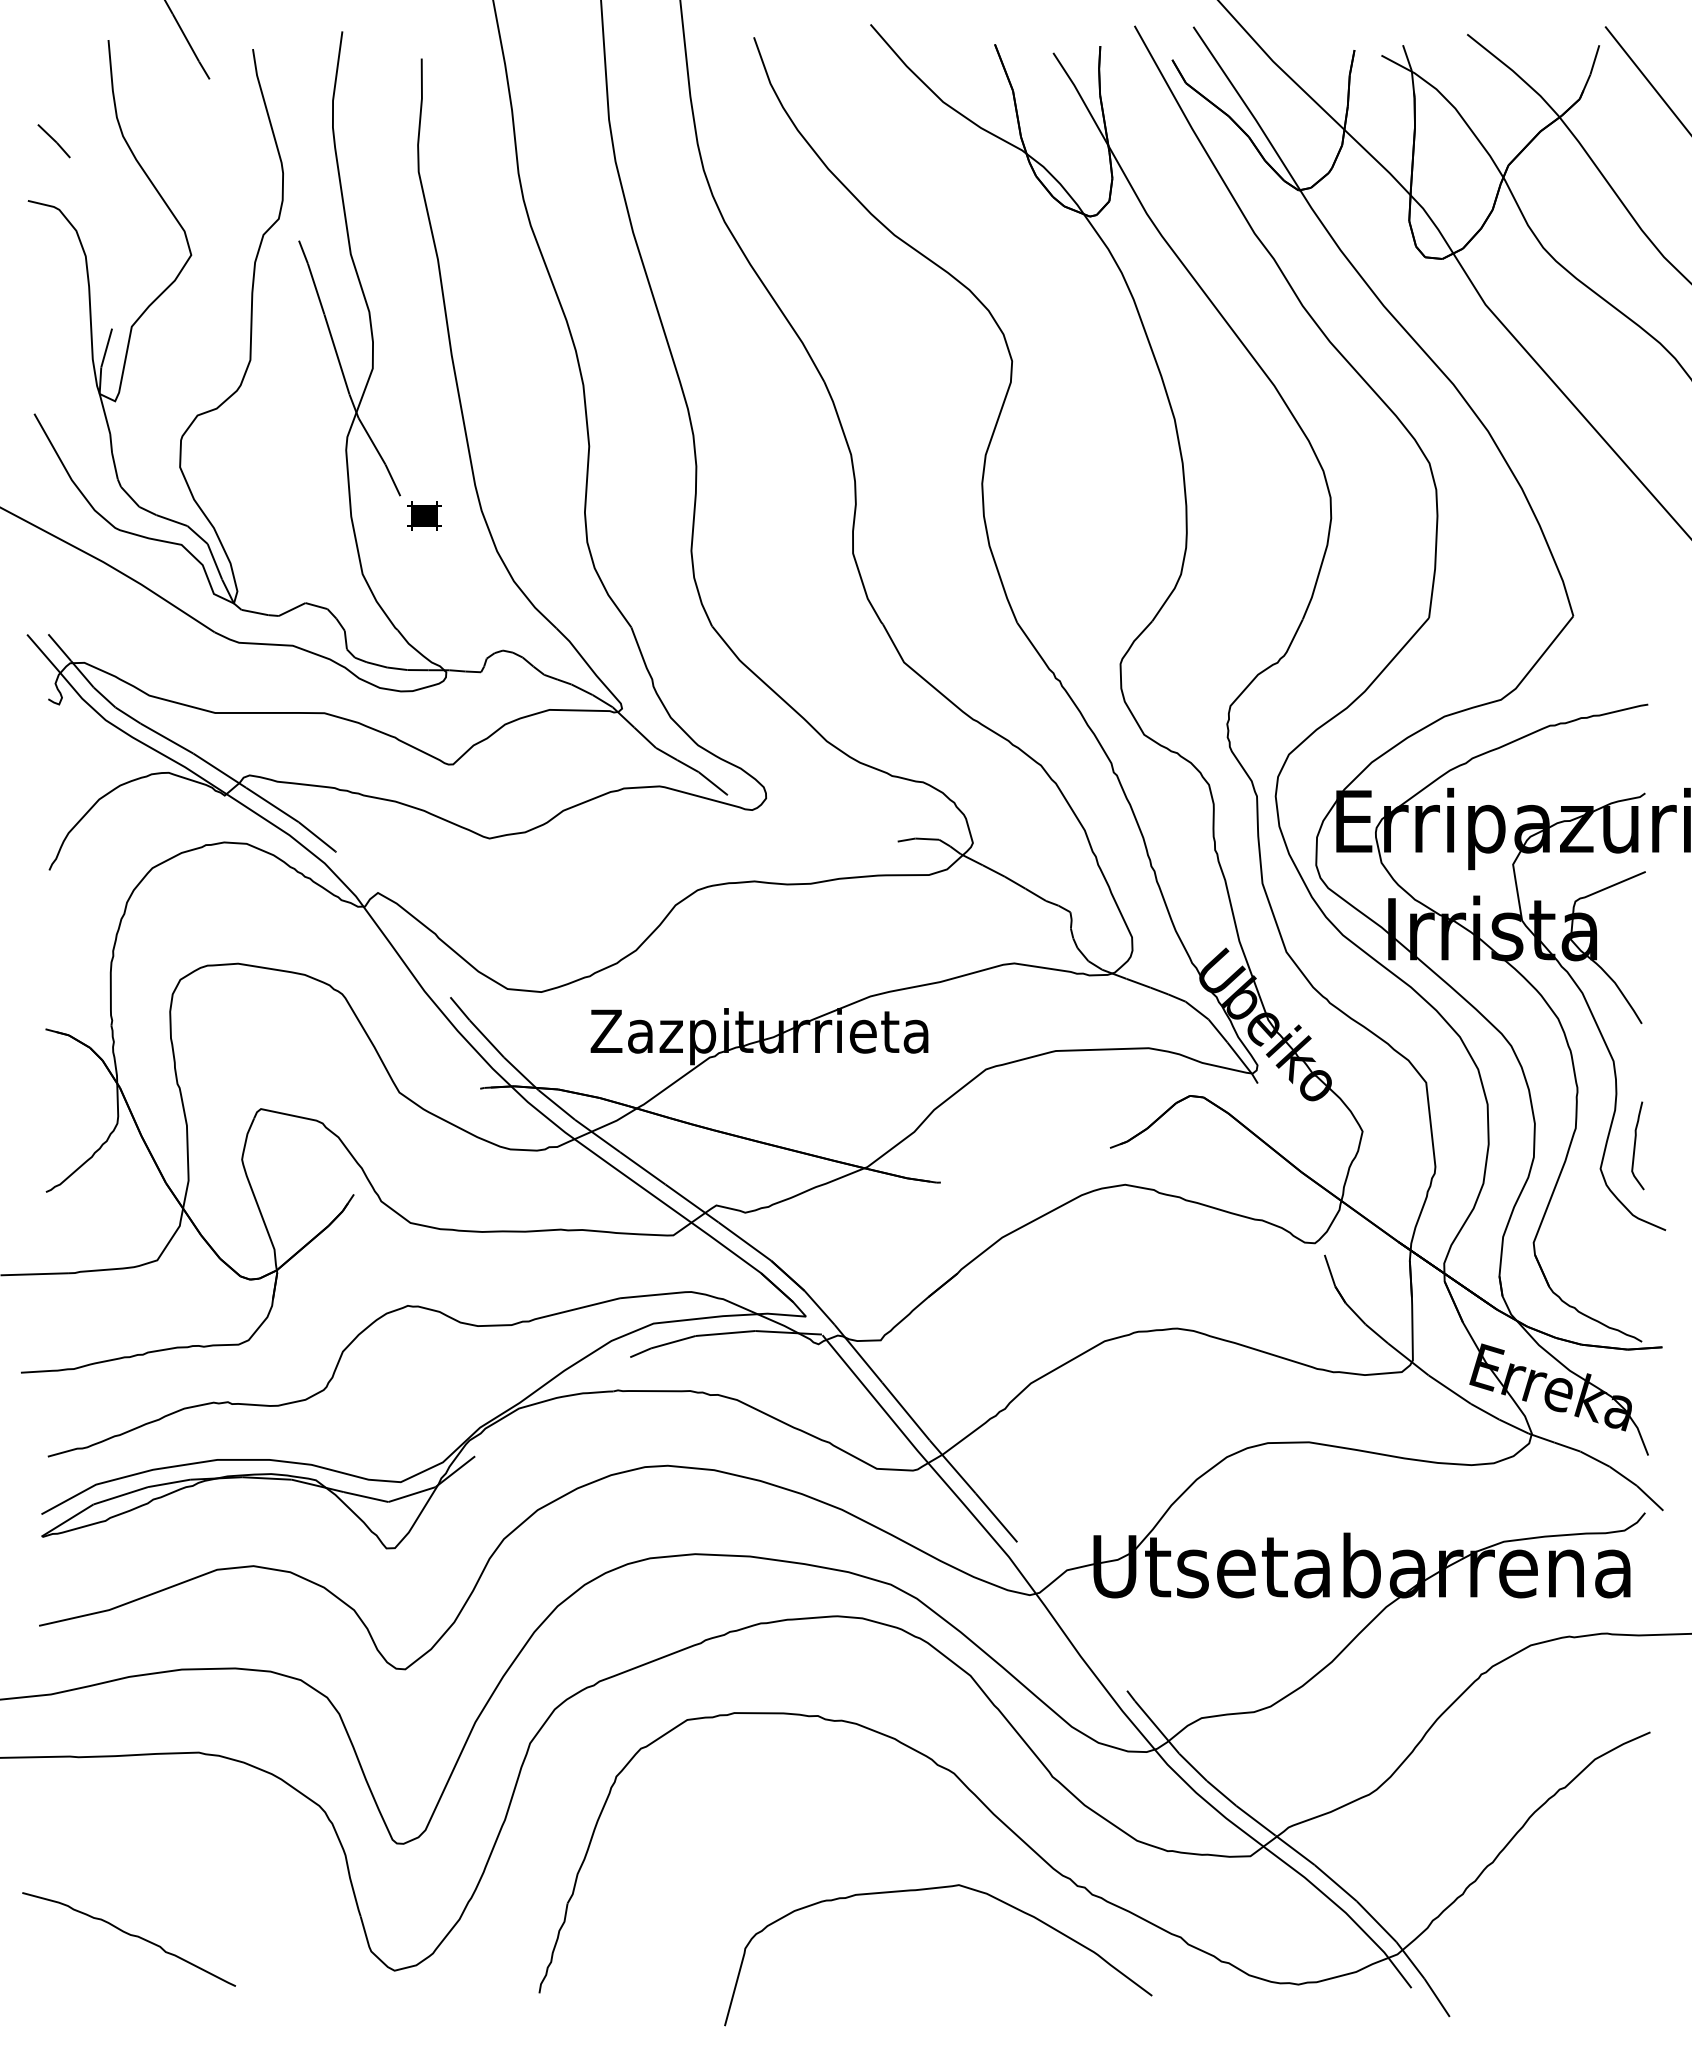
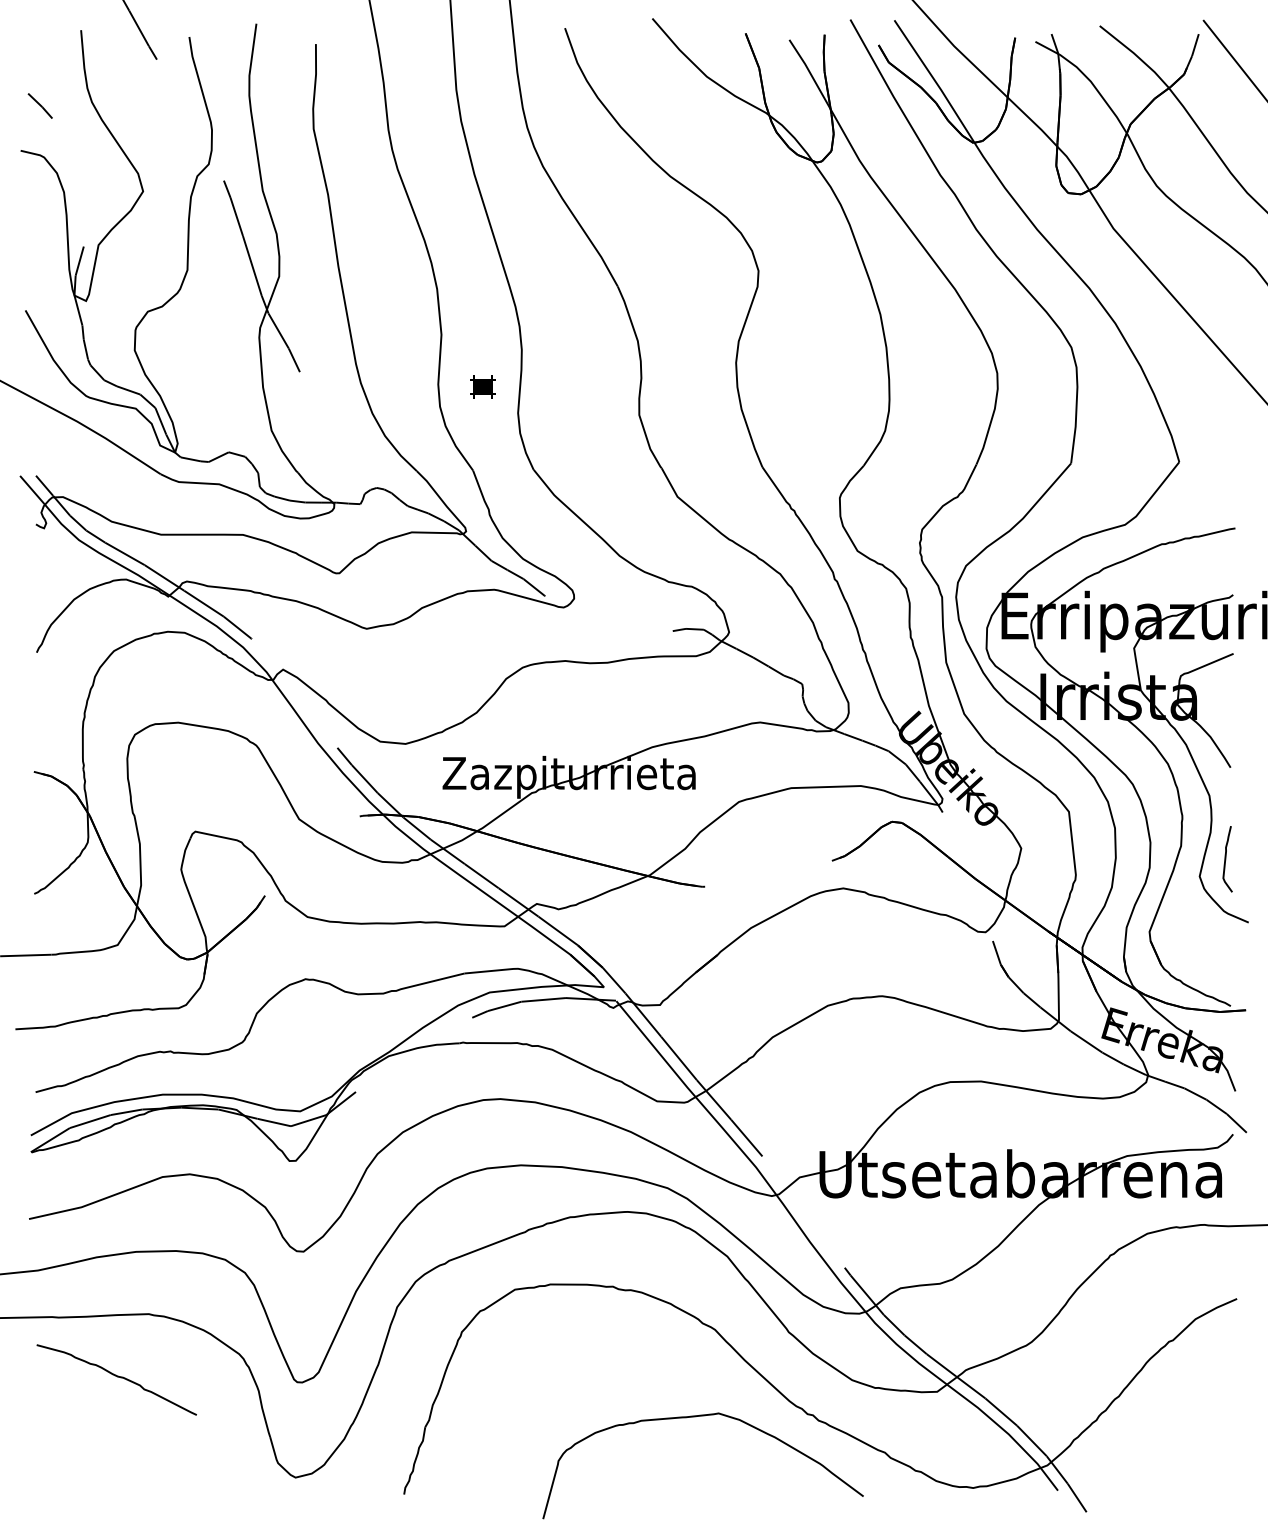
part: (424, 515) -> (482, 386), moved
curve: (129, 1935) -> (117, 1377), moved

